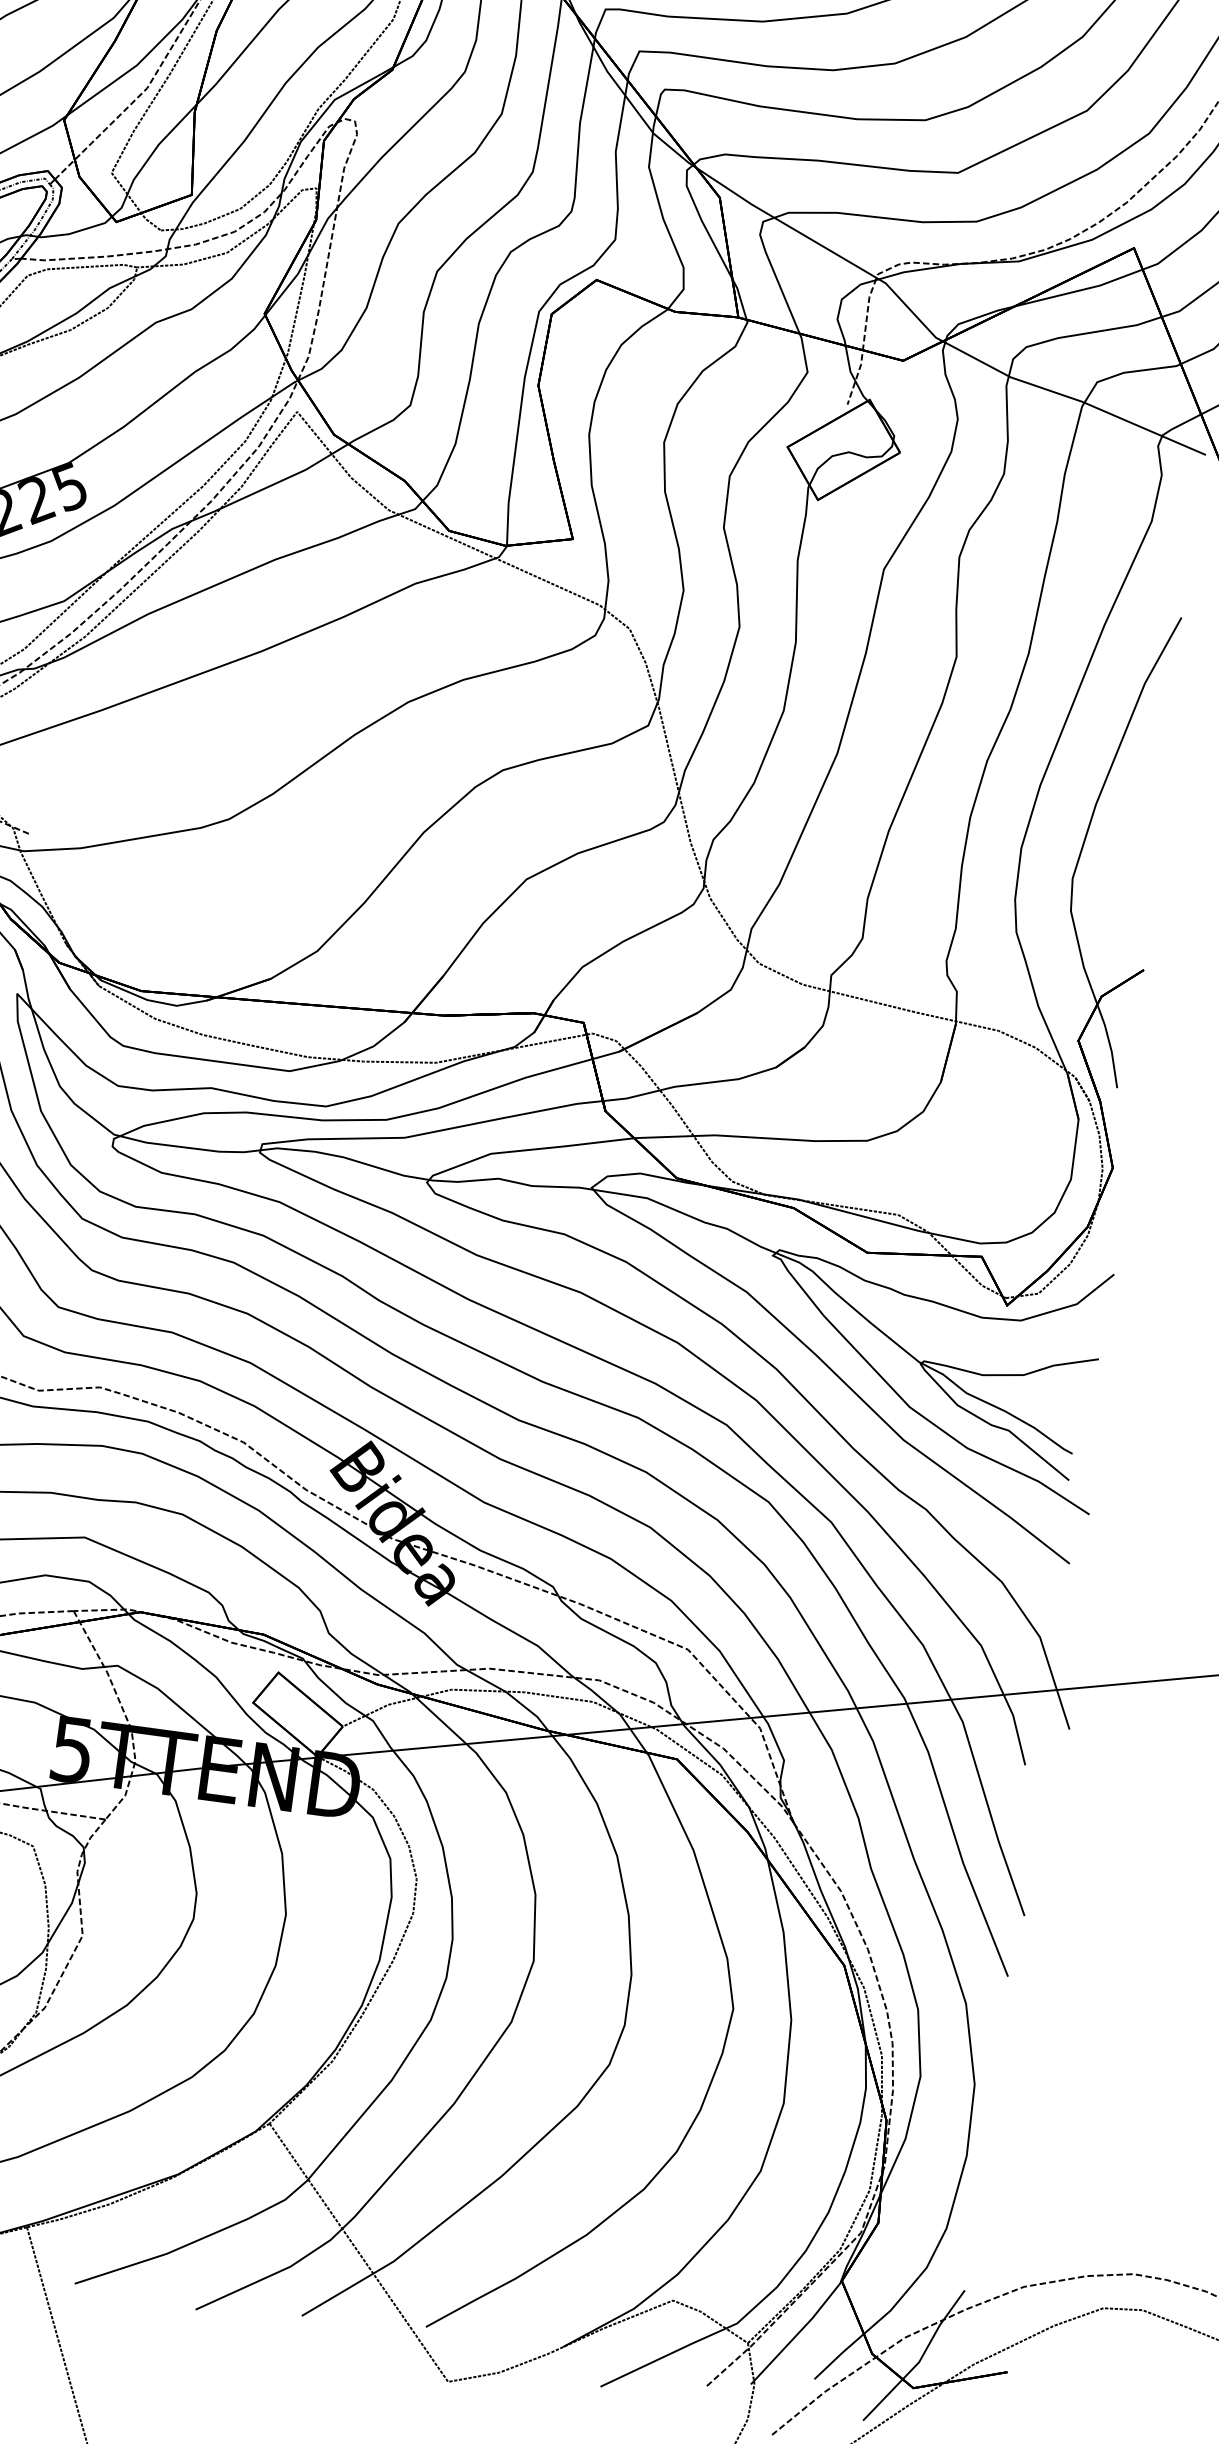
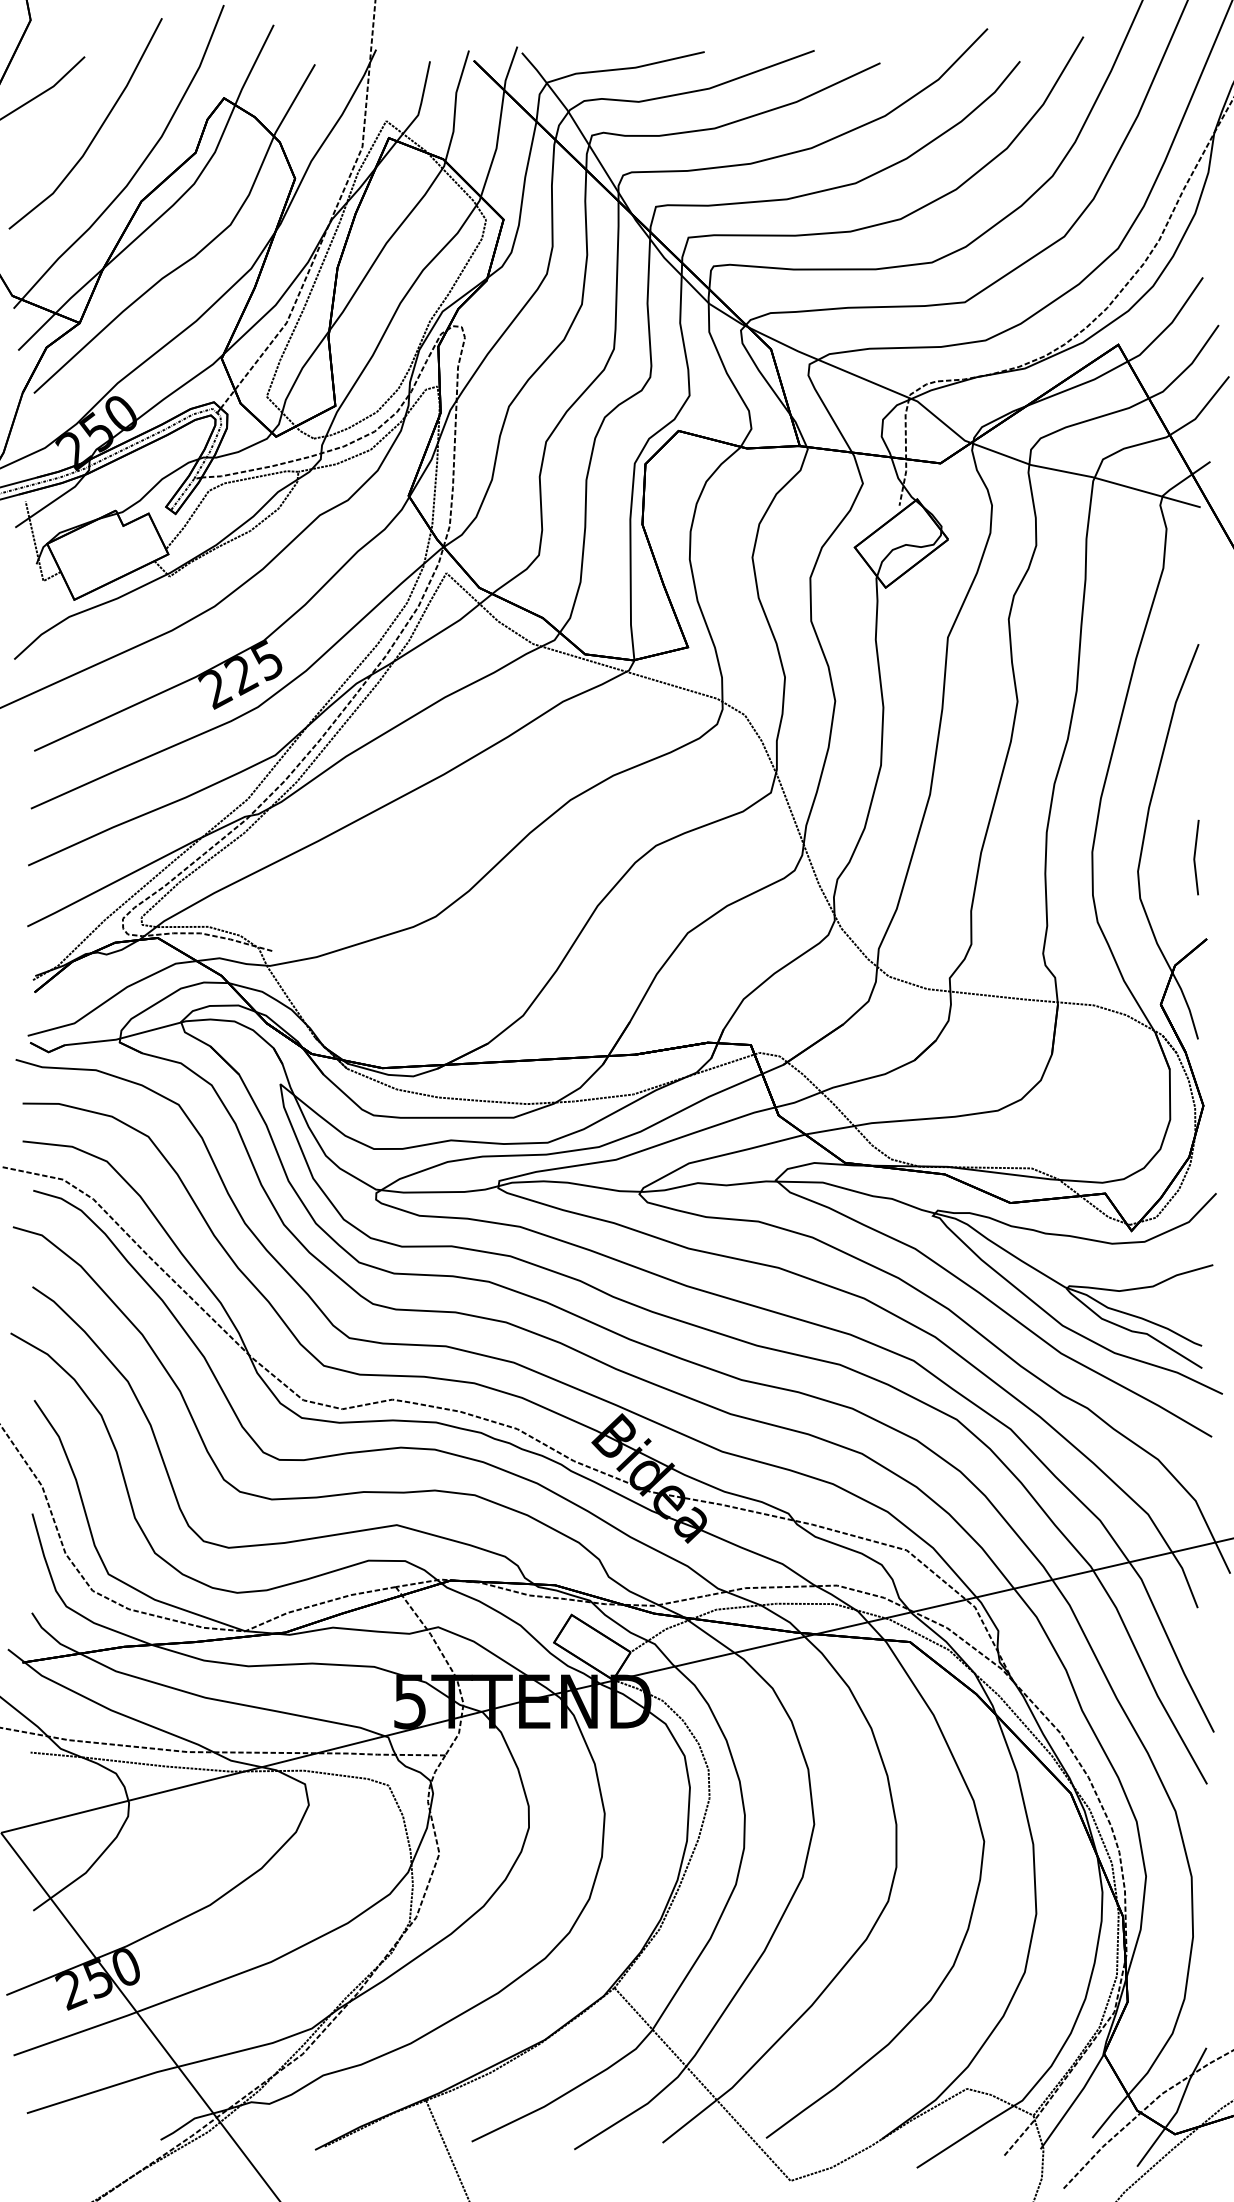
line: (1143, 871) -> (1195, 857), added

